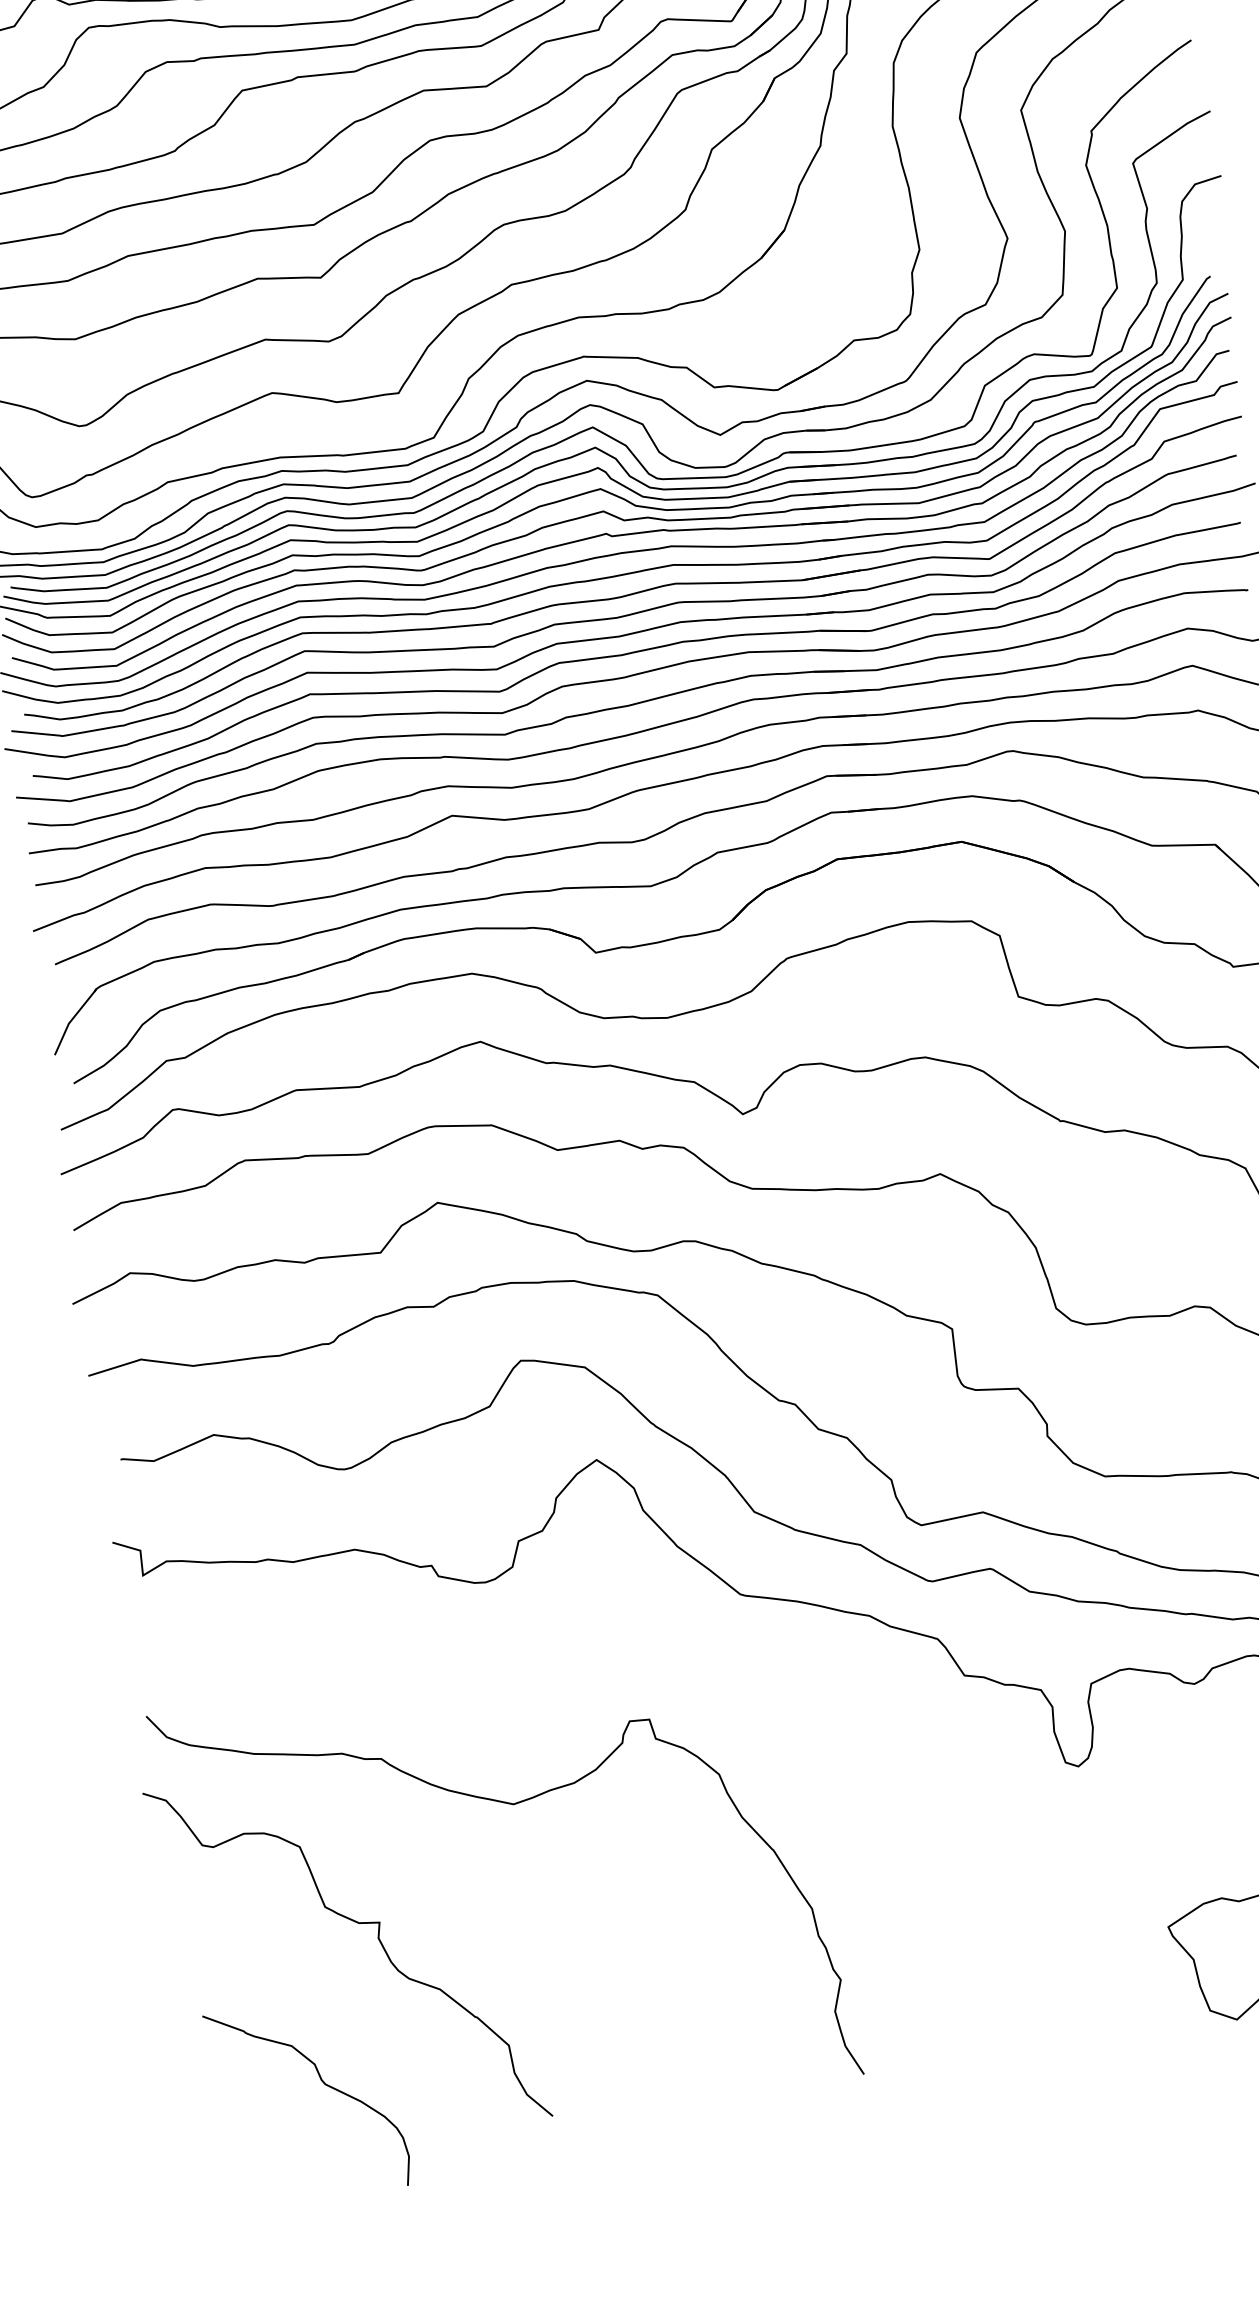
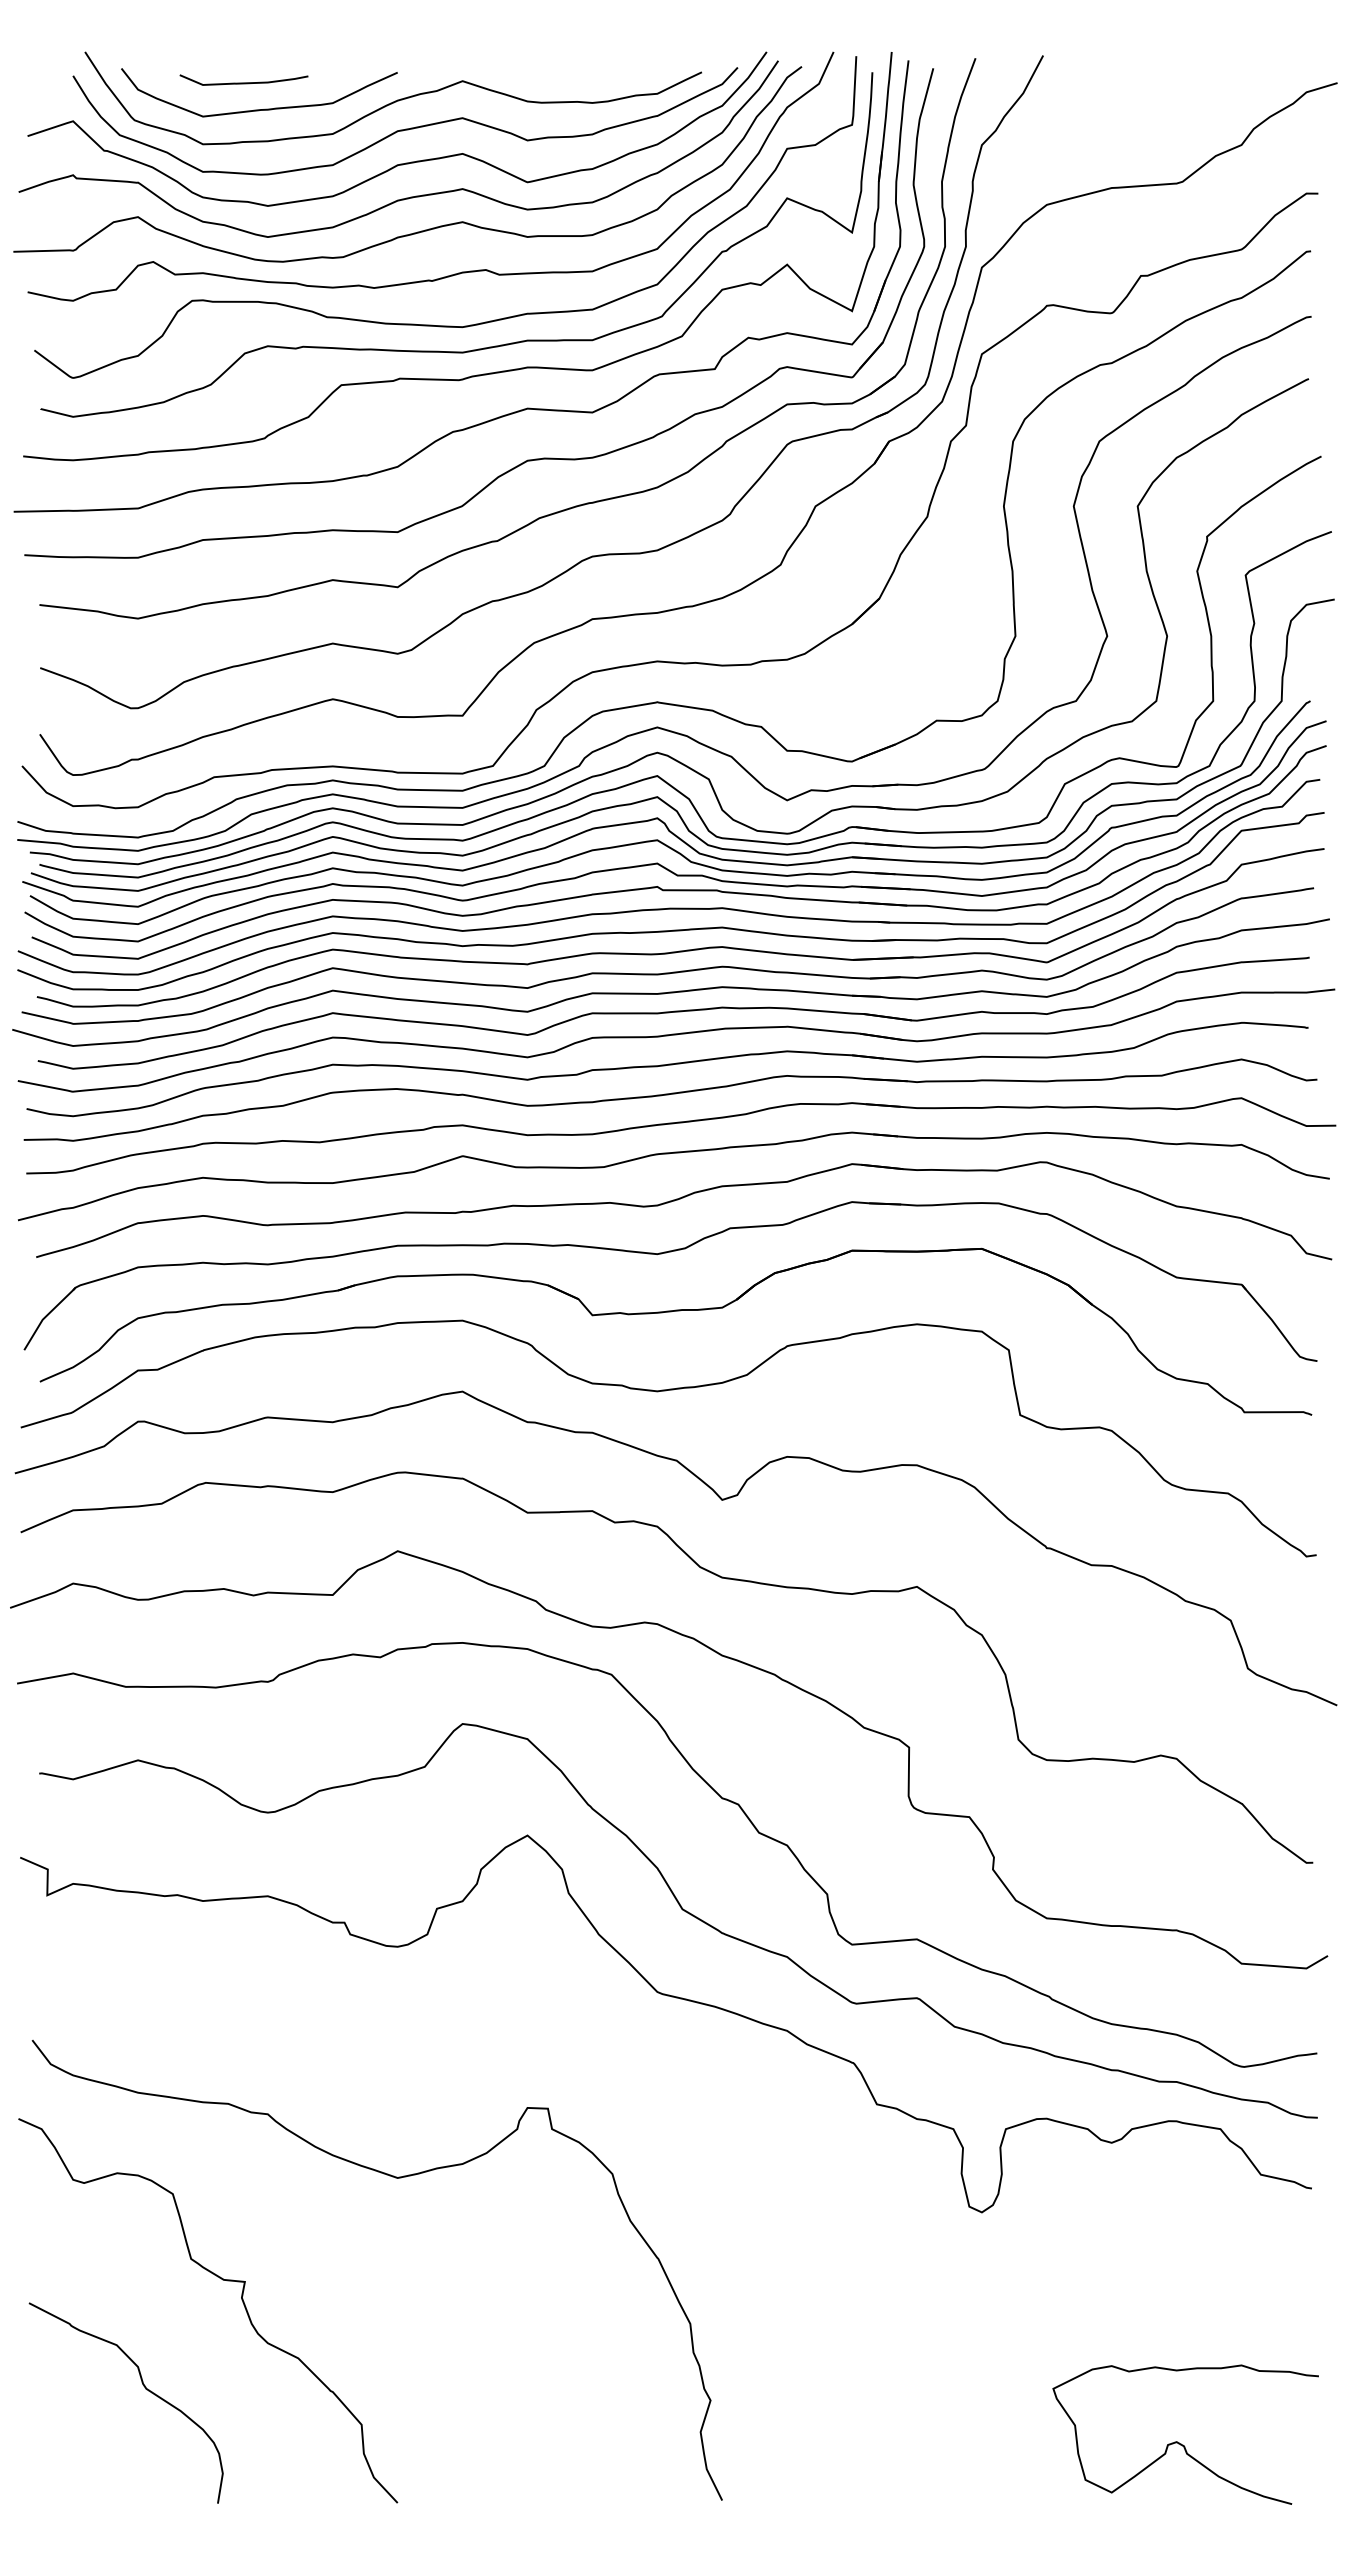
curve: (324, 2085) -> (145, 2389), moved

